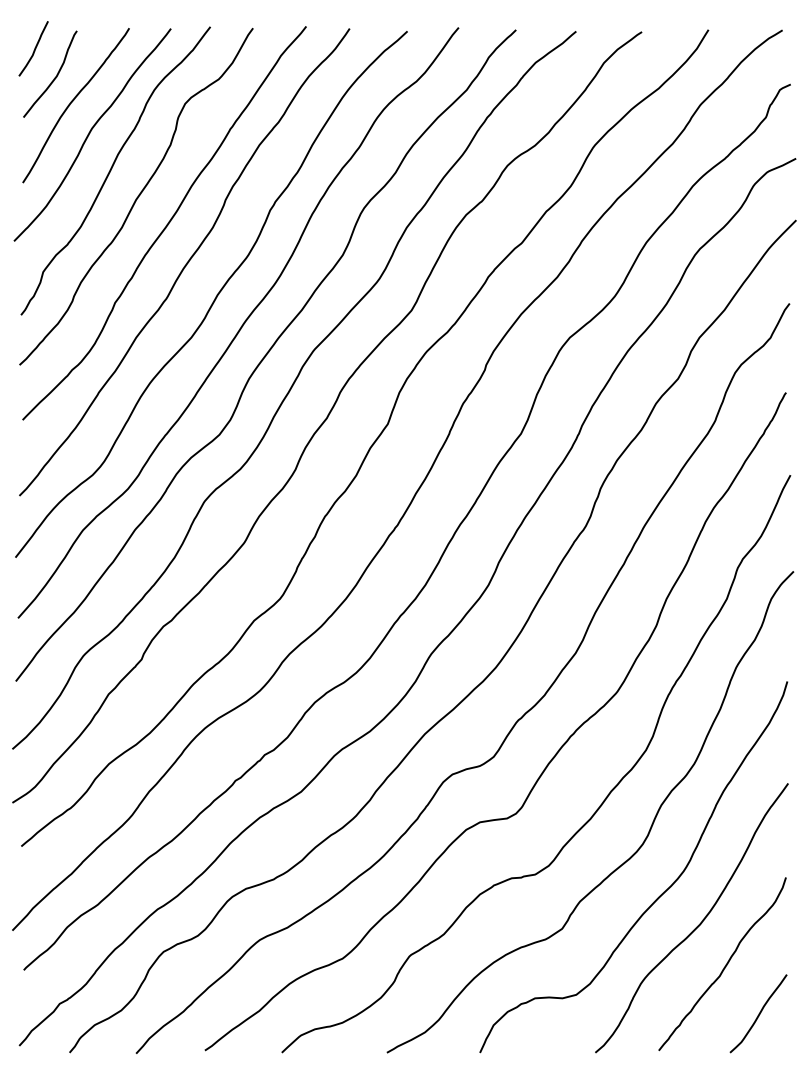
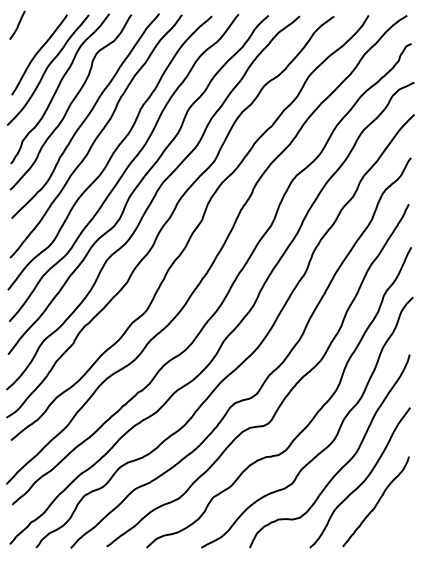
curve: (52, 77) -> (27, 40), removed
curve: (758, 1013) -> (394, 527), removed

